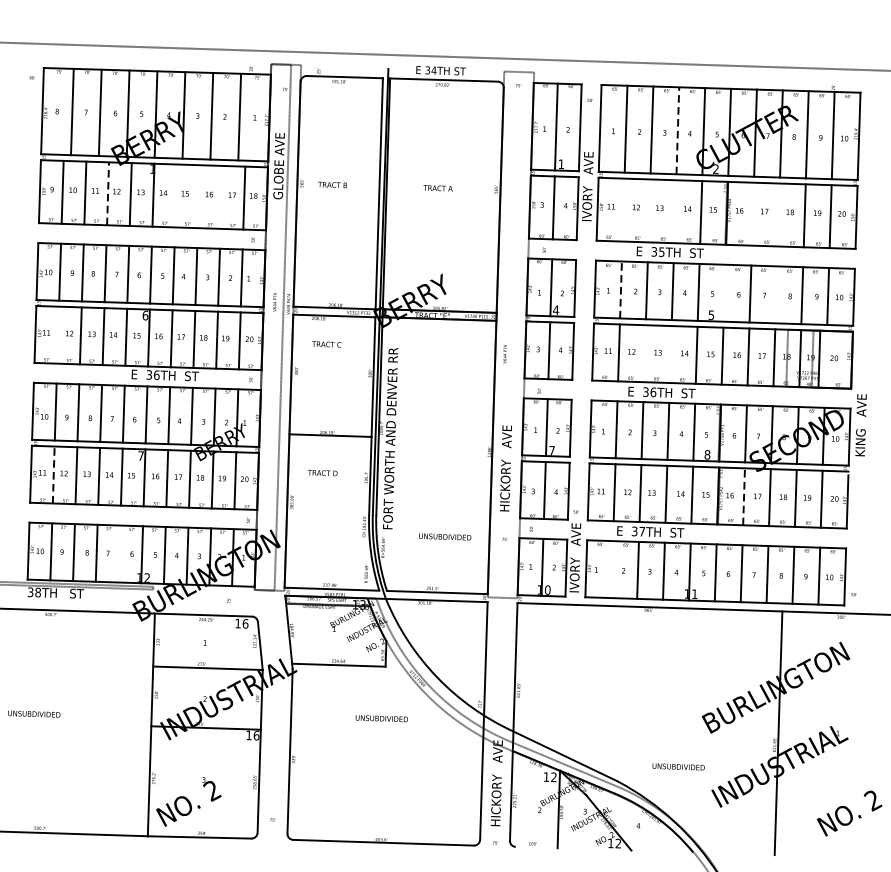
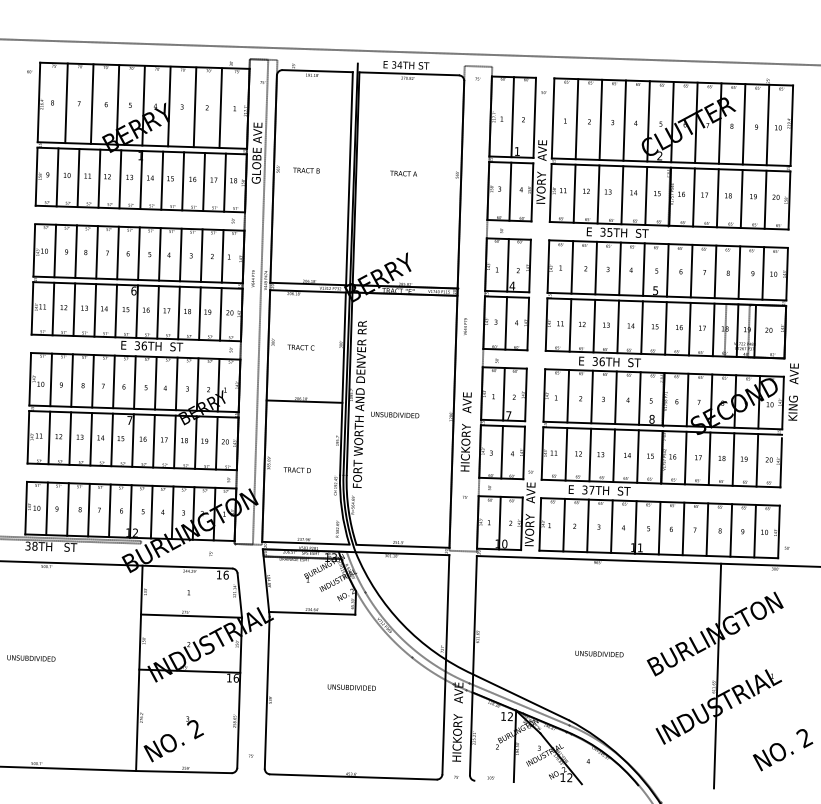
line: (677, 130) -> (624, 120), dashed -> solid
line: (108, 193) -> (99, 178), dashed -> solid
line: (176, 195) -> (162, 180), added
line: (199, 196) -> (183, 181), added
line: (222, 197) -> (204, 182), added
line: (623, 209) -> (574, 193), added
line: (649, 210) -> (598, 194), added
line: (675, 212) -> (622, 195), added
line: (752, 214) -> (693, 197), added
line: (778, 215) -> (717, 198), added
line: (621, 289) -> (572, 266), dashed -> solid
line: (724, 293) -> (667, 270), added
line: (776, 294) -> (715, 271), added
line: (58, 334) -> (53, 308), added
text: (326, 344) -> (300, 347), moved
line: (645, 353) -> (594, 325), added
line: (671, 354) -> (618, 326), added
text: (321, 472) -> (296, 469), moved
line: (53, 474) -> (49, 437), dashed -> solid
line: (743, 496) -> (685, 457), dashed -> solid
text: (445, 536) -> (395, 414), moved
line: (119, 553) -> (109, 510), added
line: (611, 568) -> (563, 524), added
text: (381, 718) -> (351, 687), moved
text: (678, 767) -> (599, 654), moved

